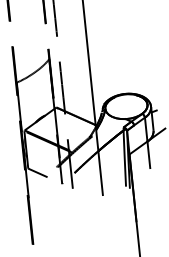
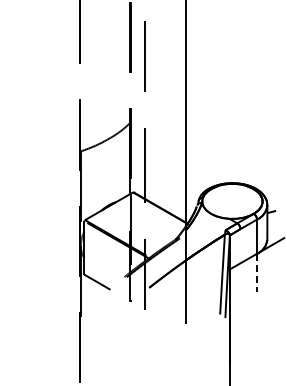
line: (149, 155) -> (257, 273), solid -> dashed

